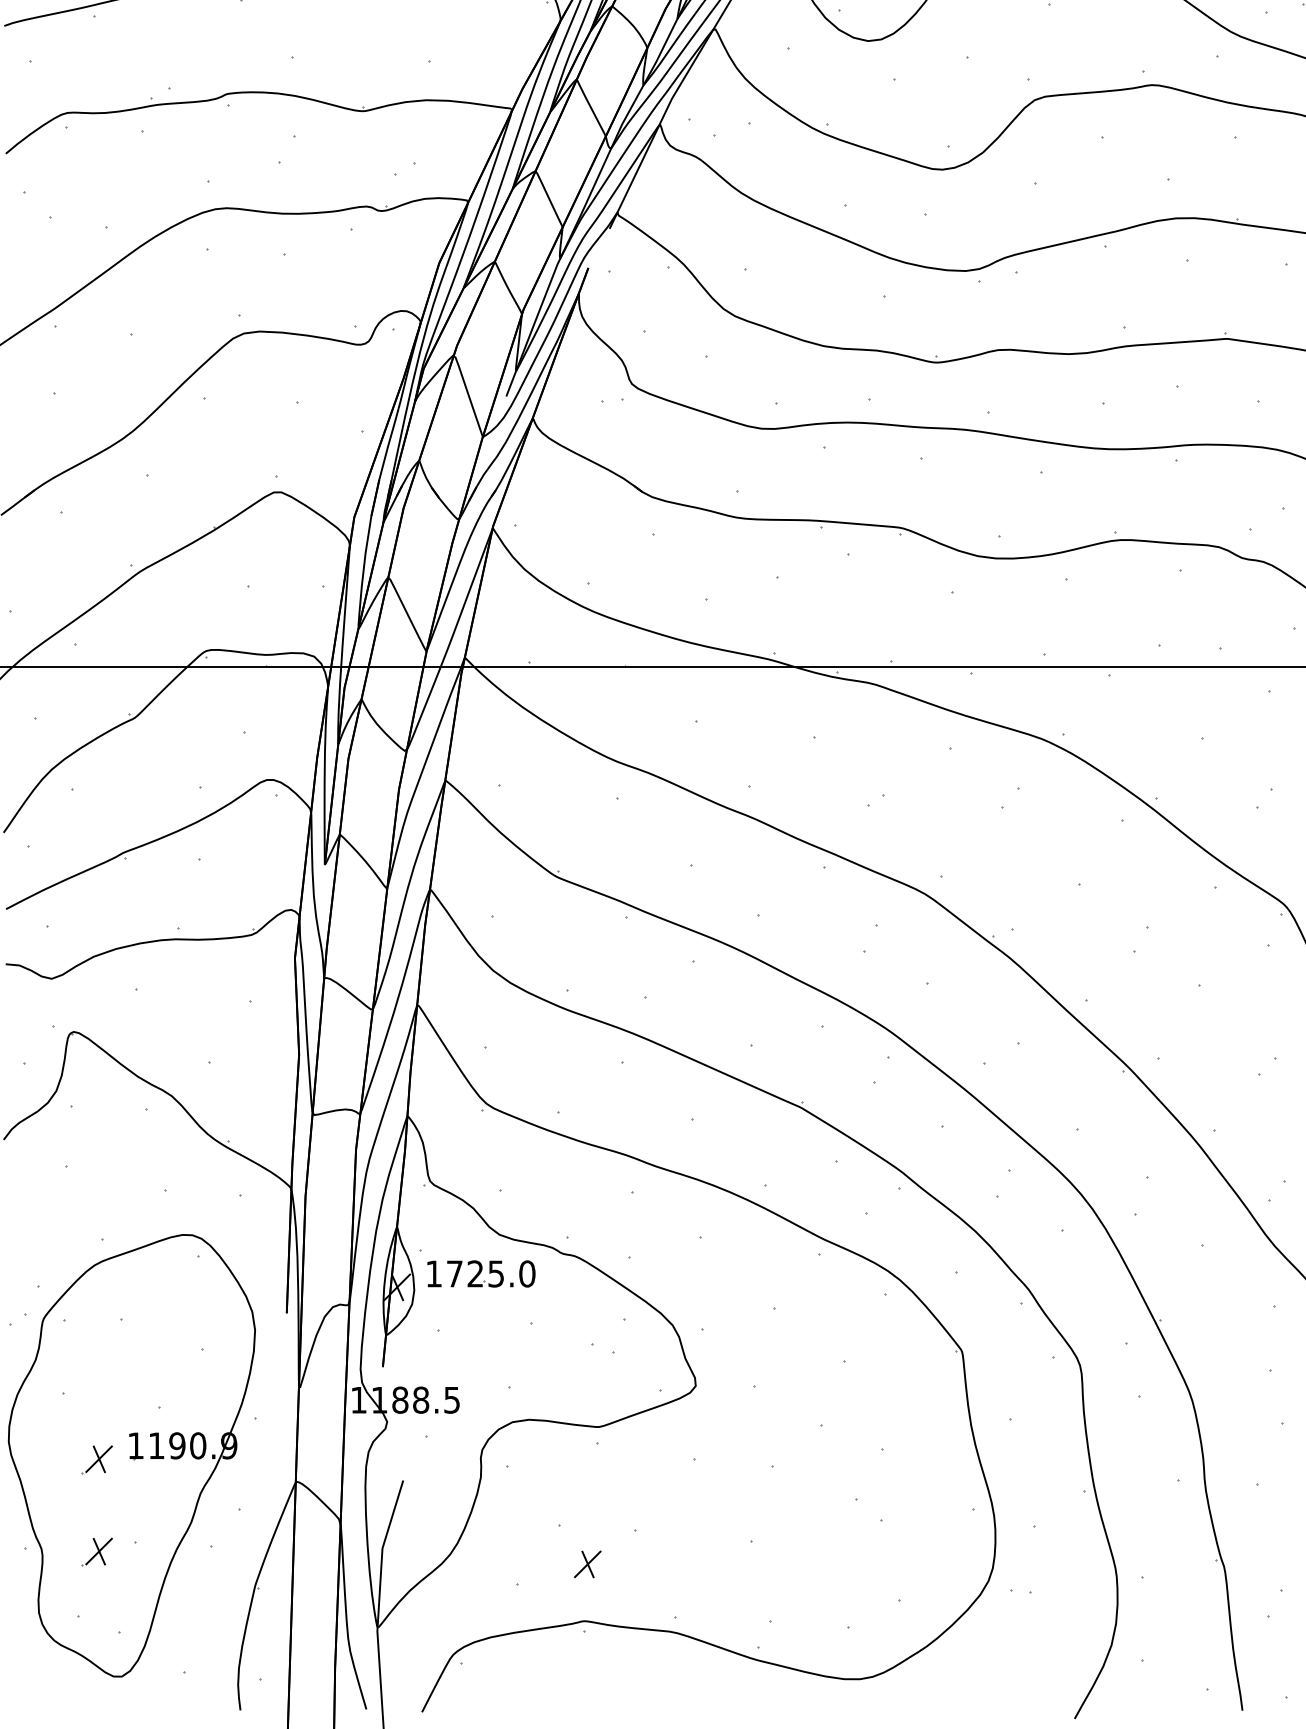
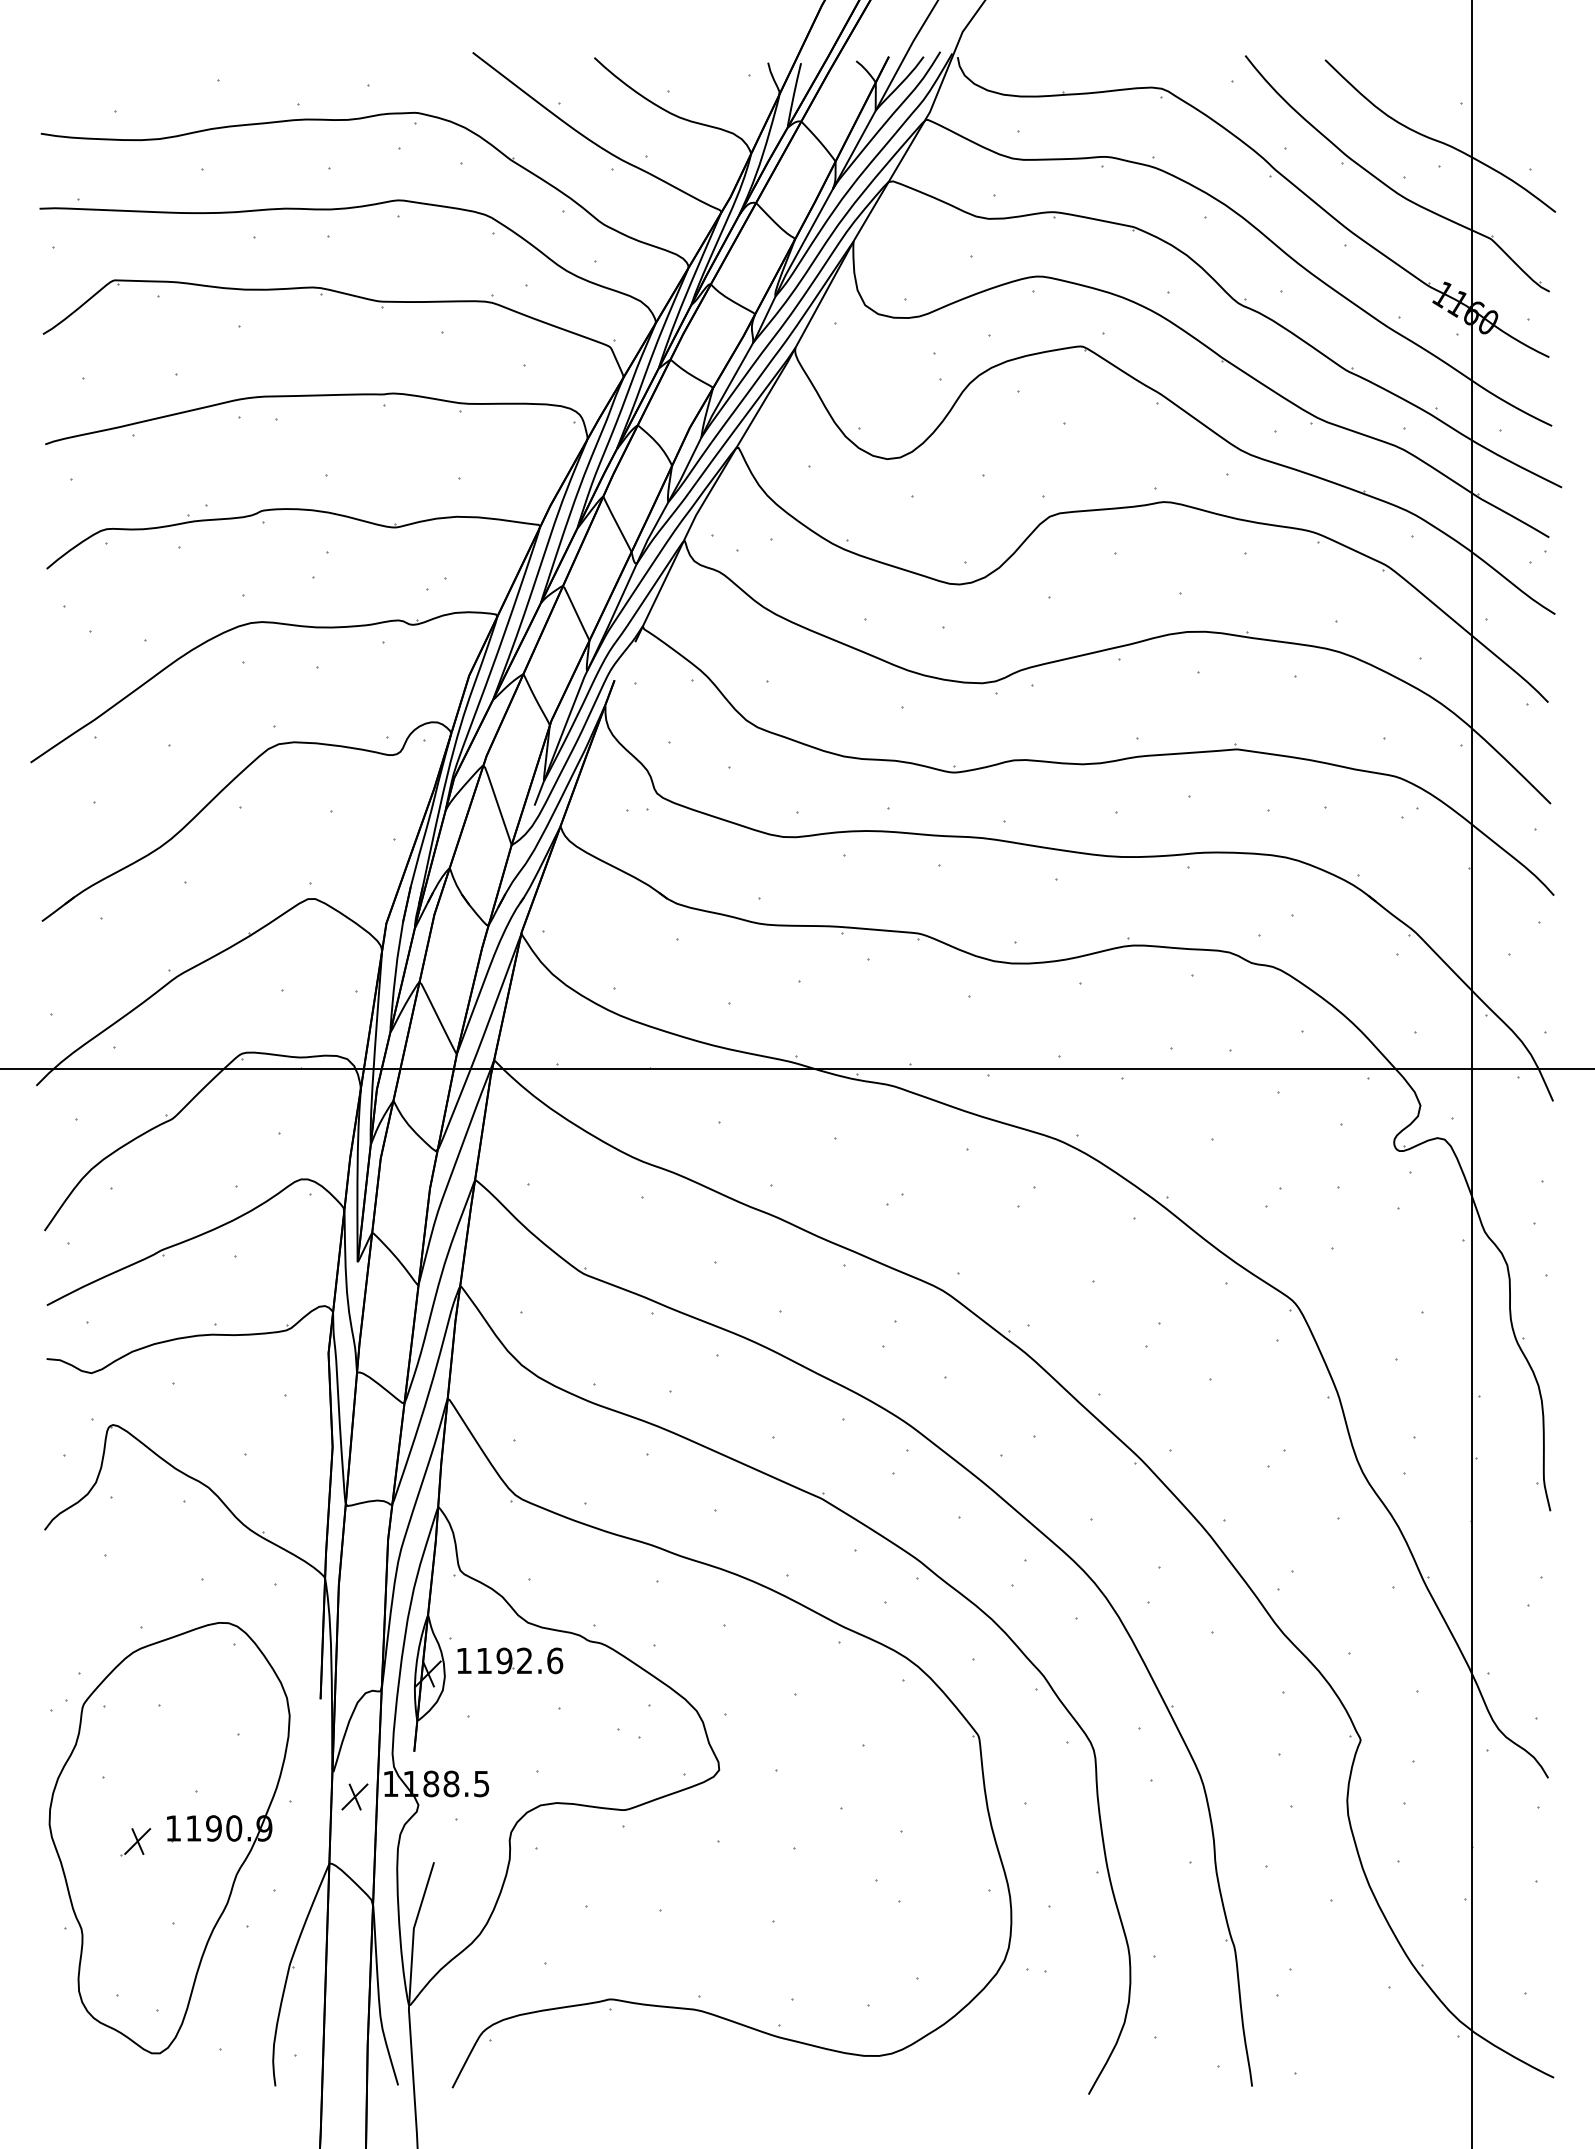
text: (491, 1273) -> (520, 1660), 1725.0 -> 1192.6
part: (96, 1552) -> (135, 1932), removed
part: (587, 1563) -> (354, 1796), moved

